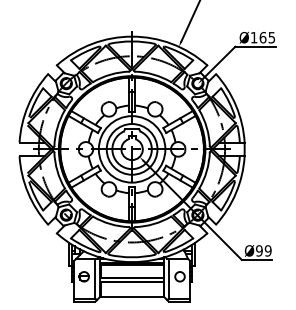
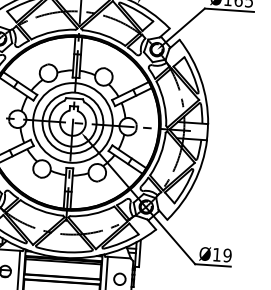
text: (259, 250) -> (217, 254), Ø99 -> Ø19

